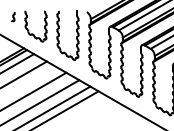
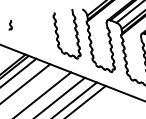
part: (29, 30) -> (28, 36), removed

